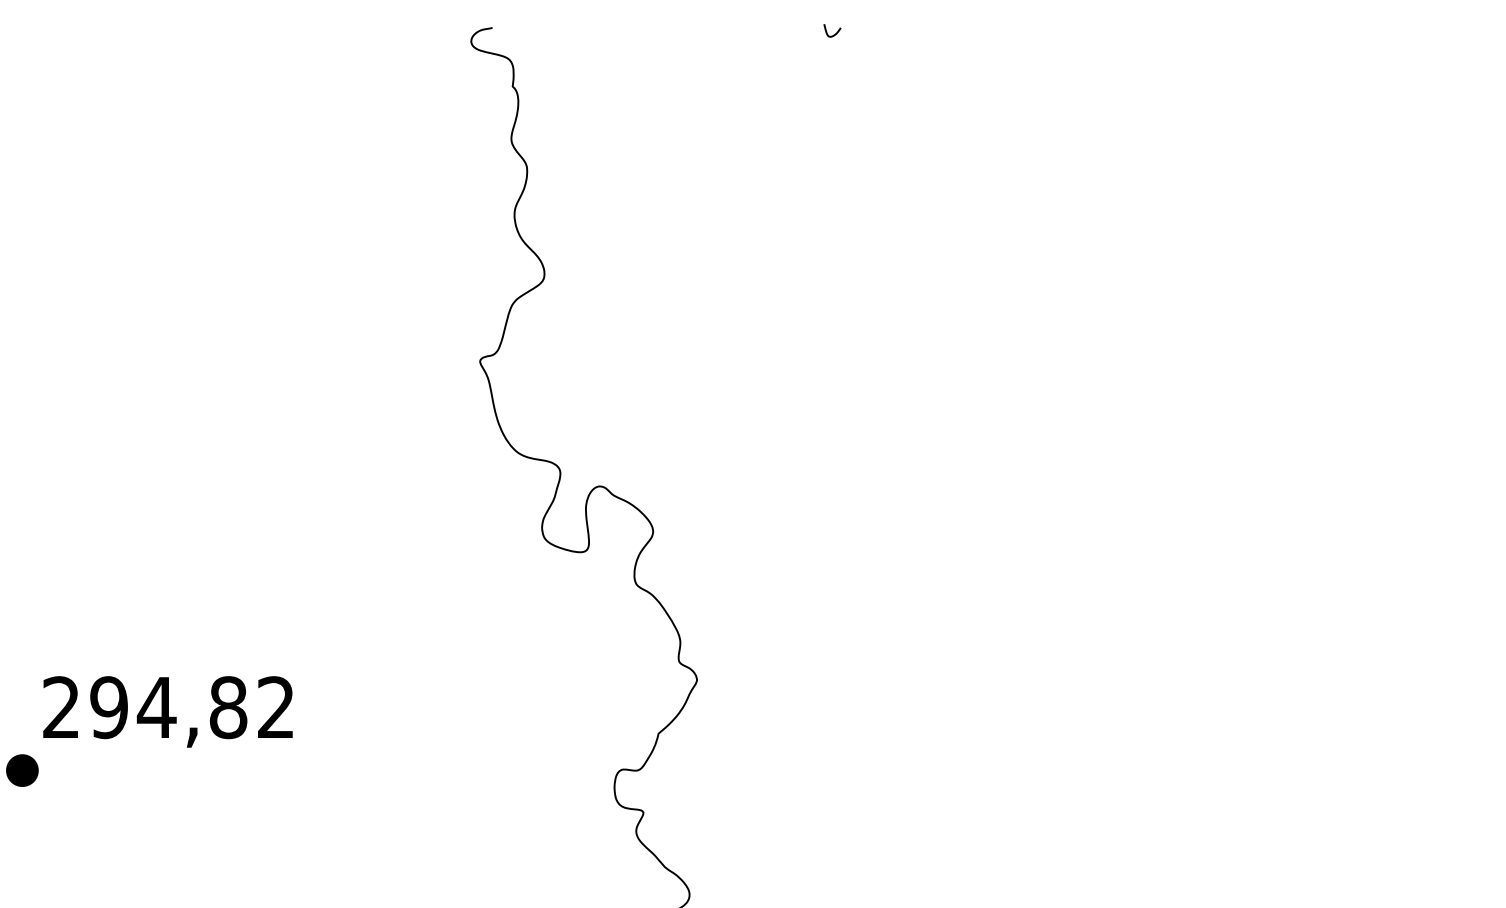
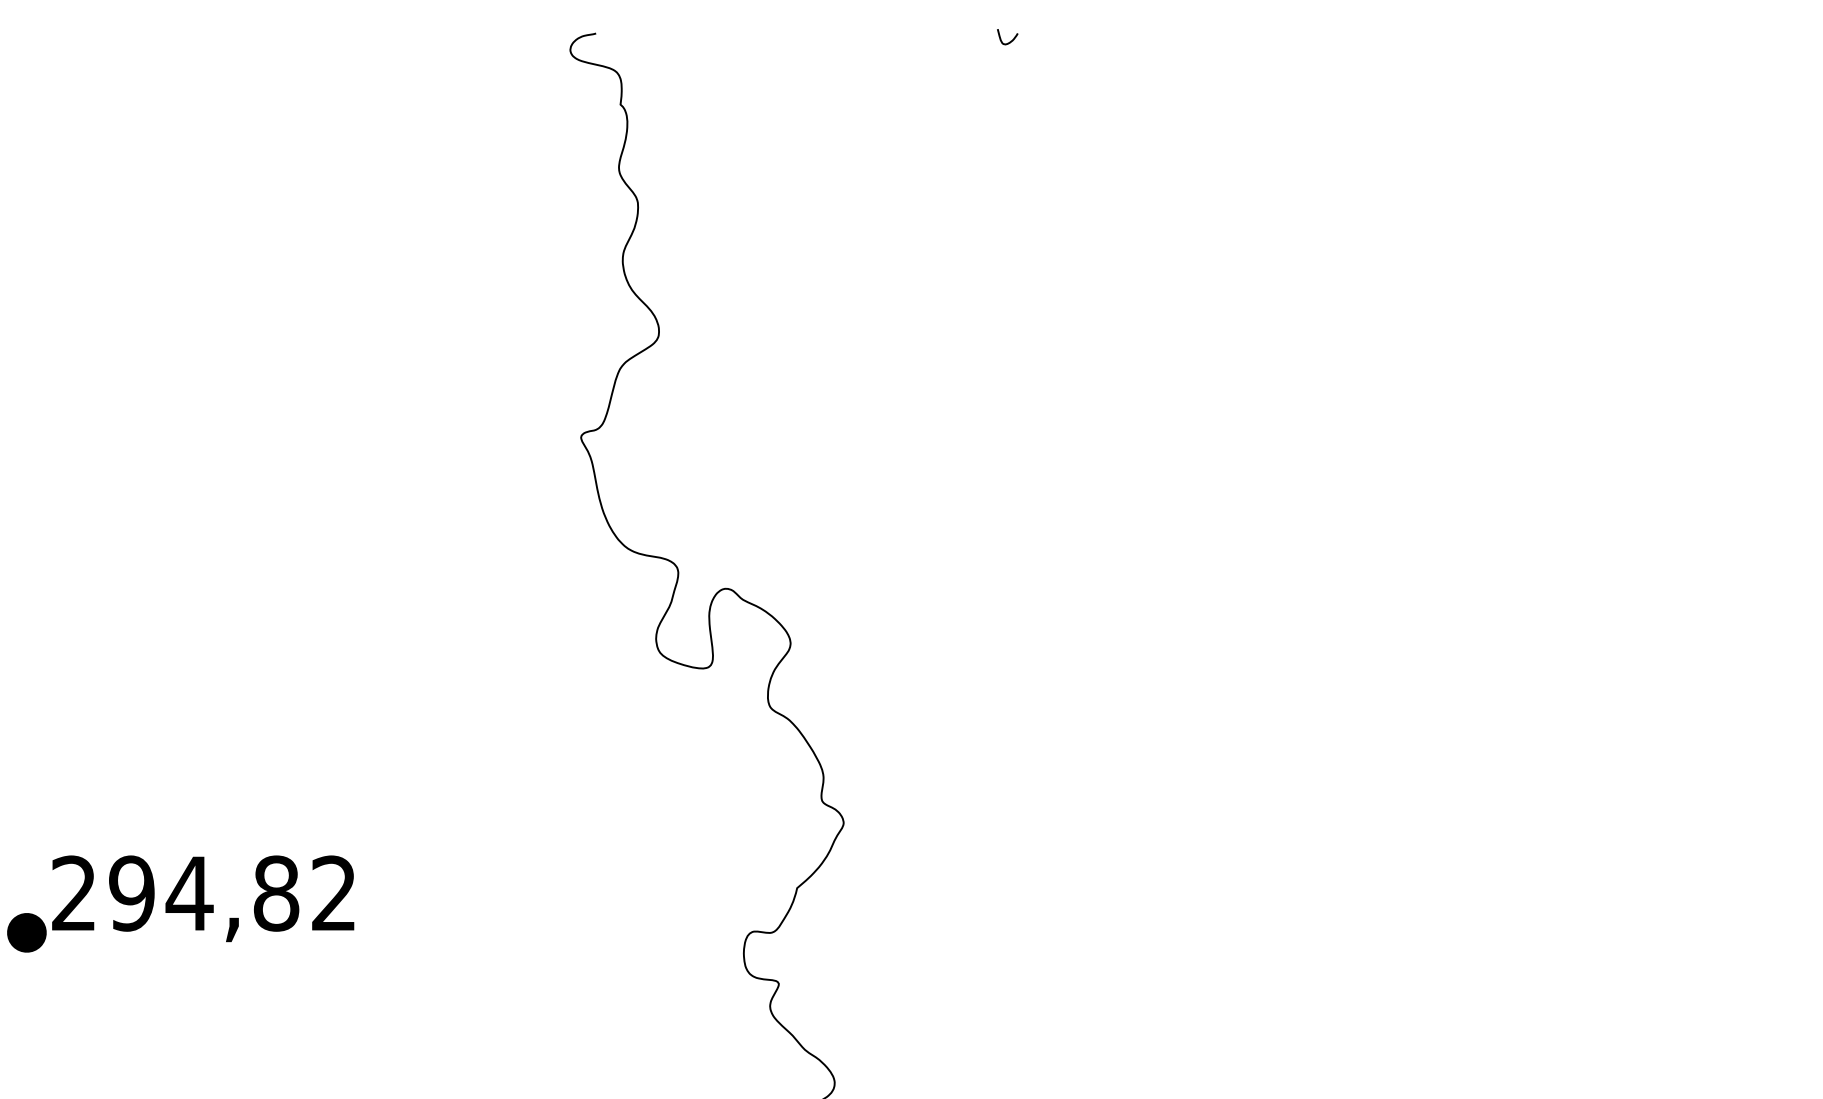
text: (168, 711) -> (203, 898), moved

